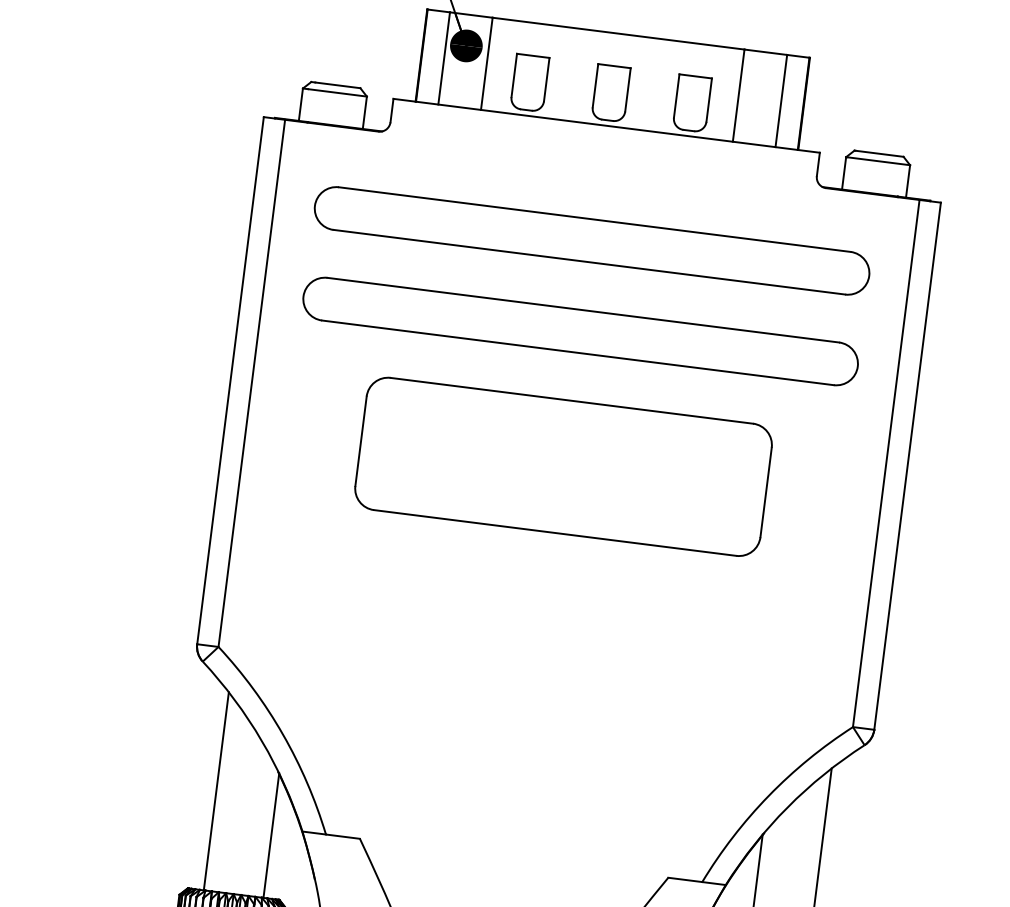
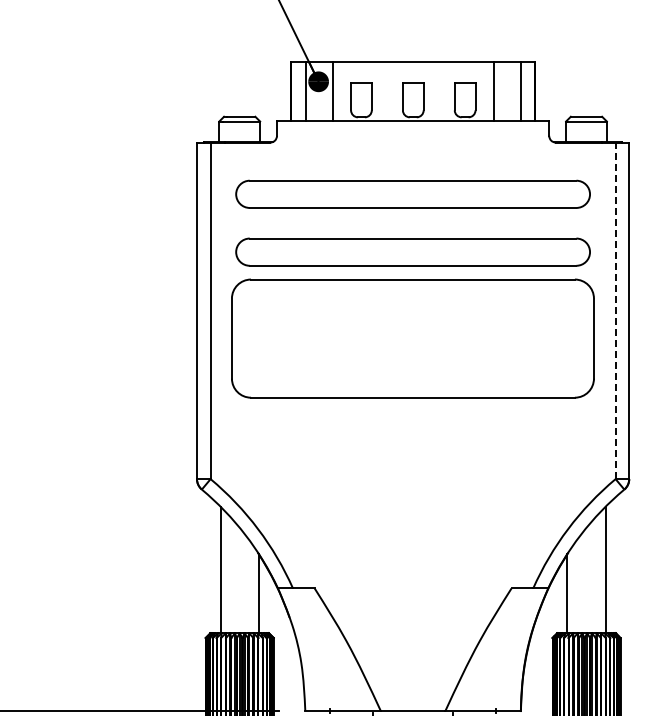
line: (886, 462) -> (615, 310), solid -> dashed
part: (564, 466) -> (413, 338), size x1.4

